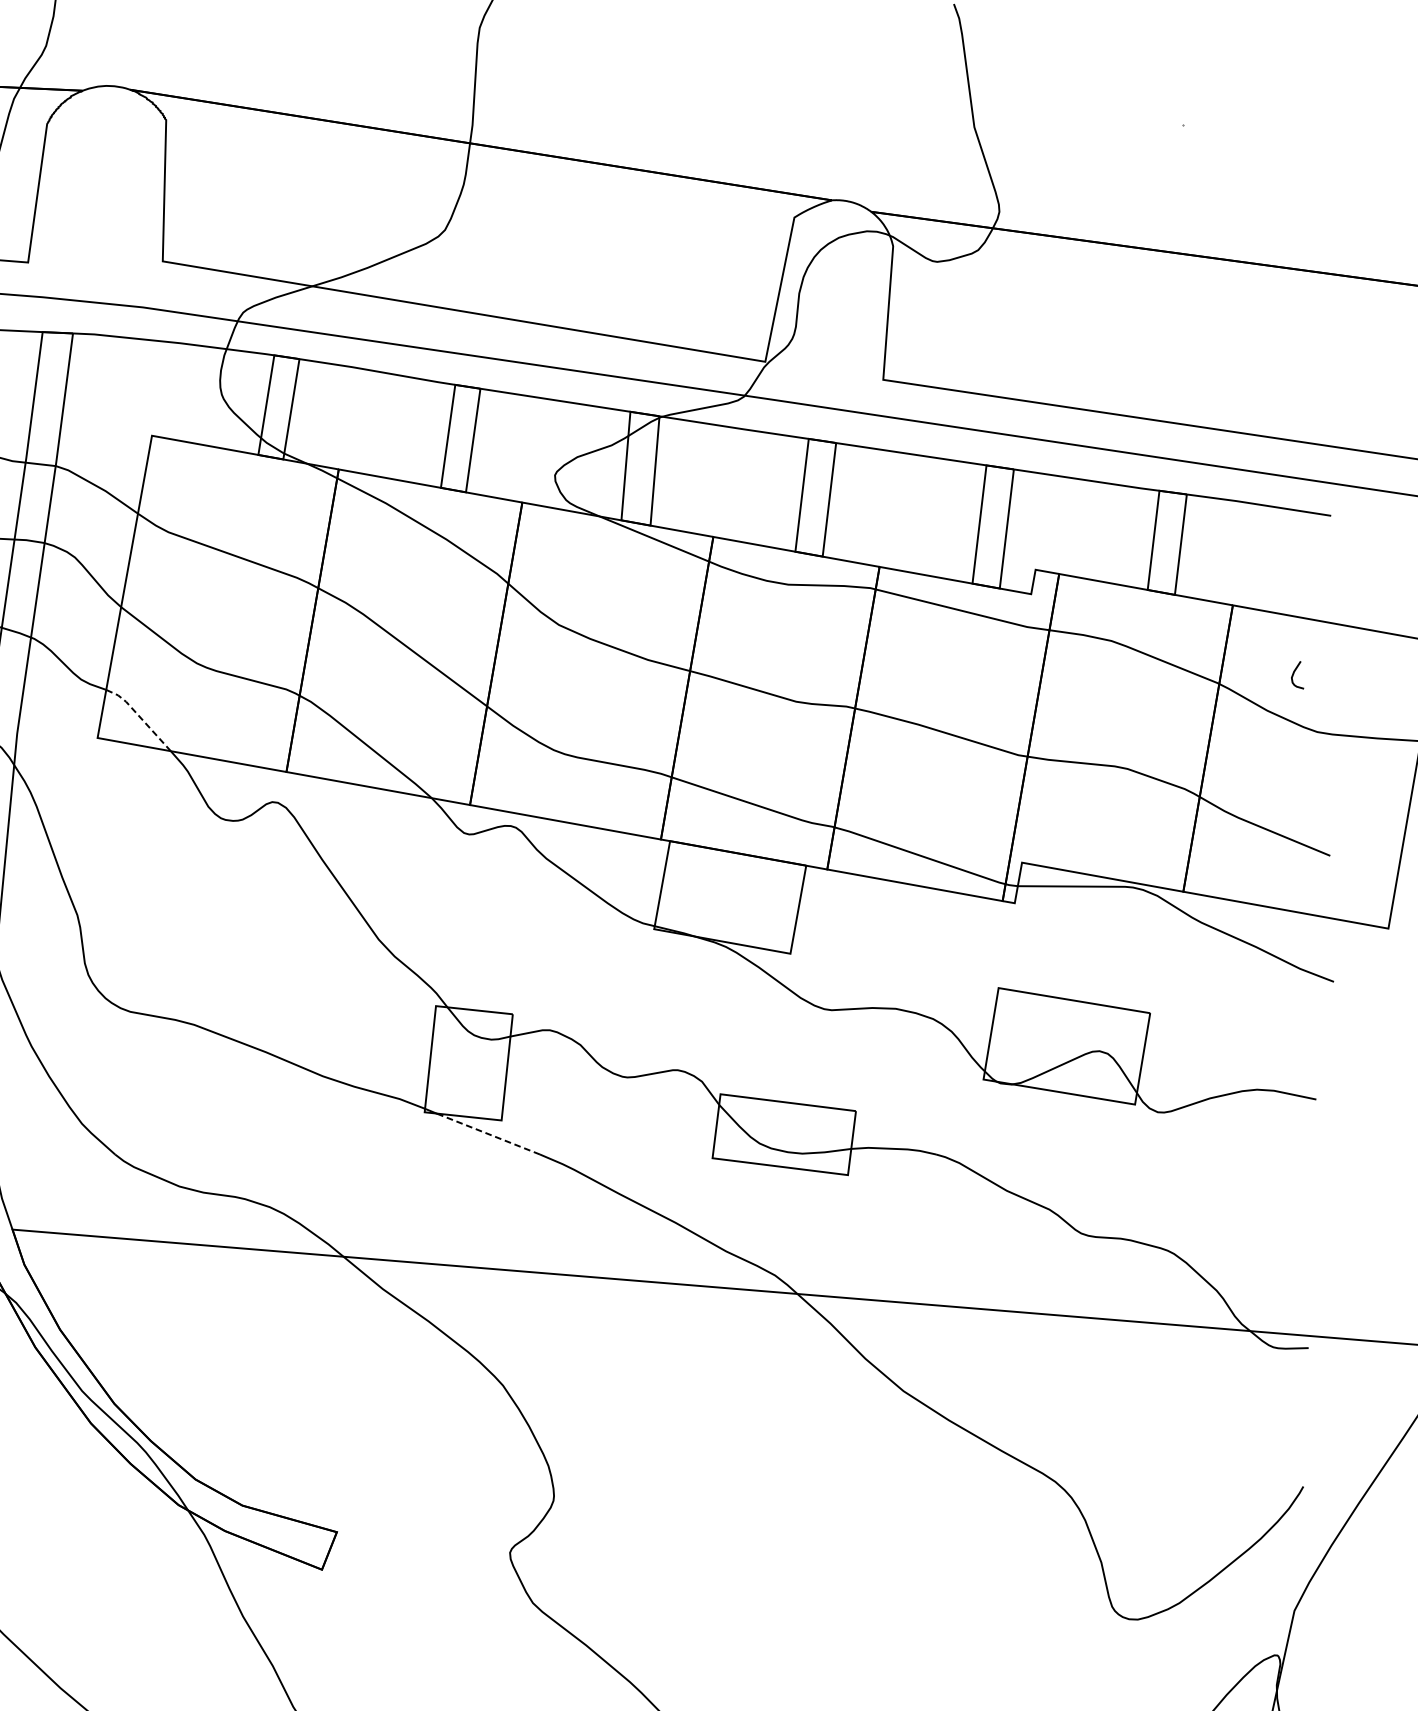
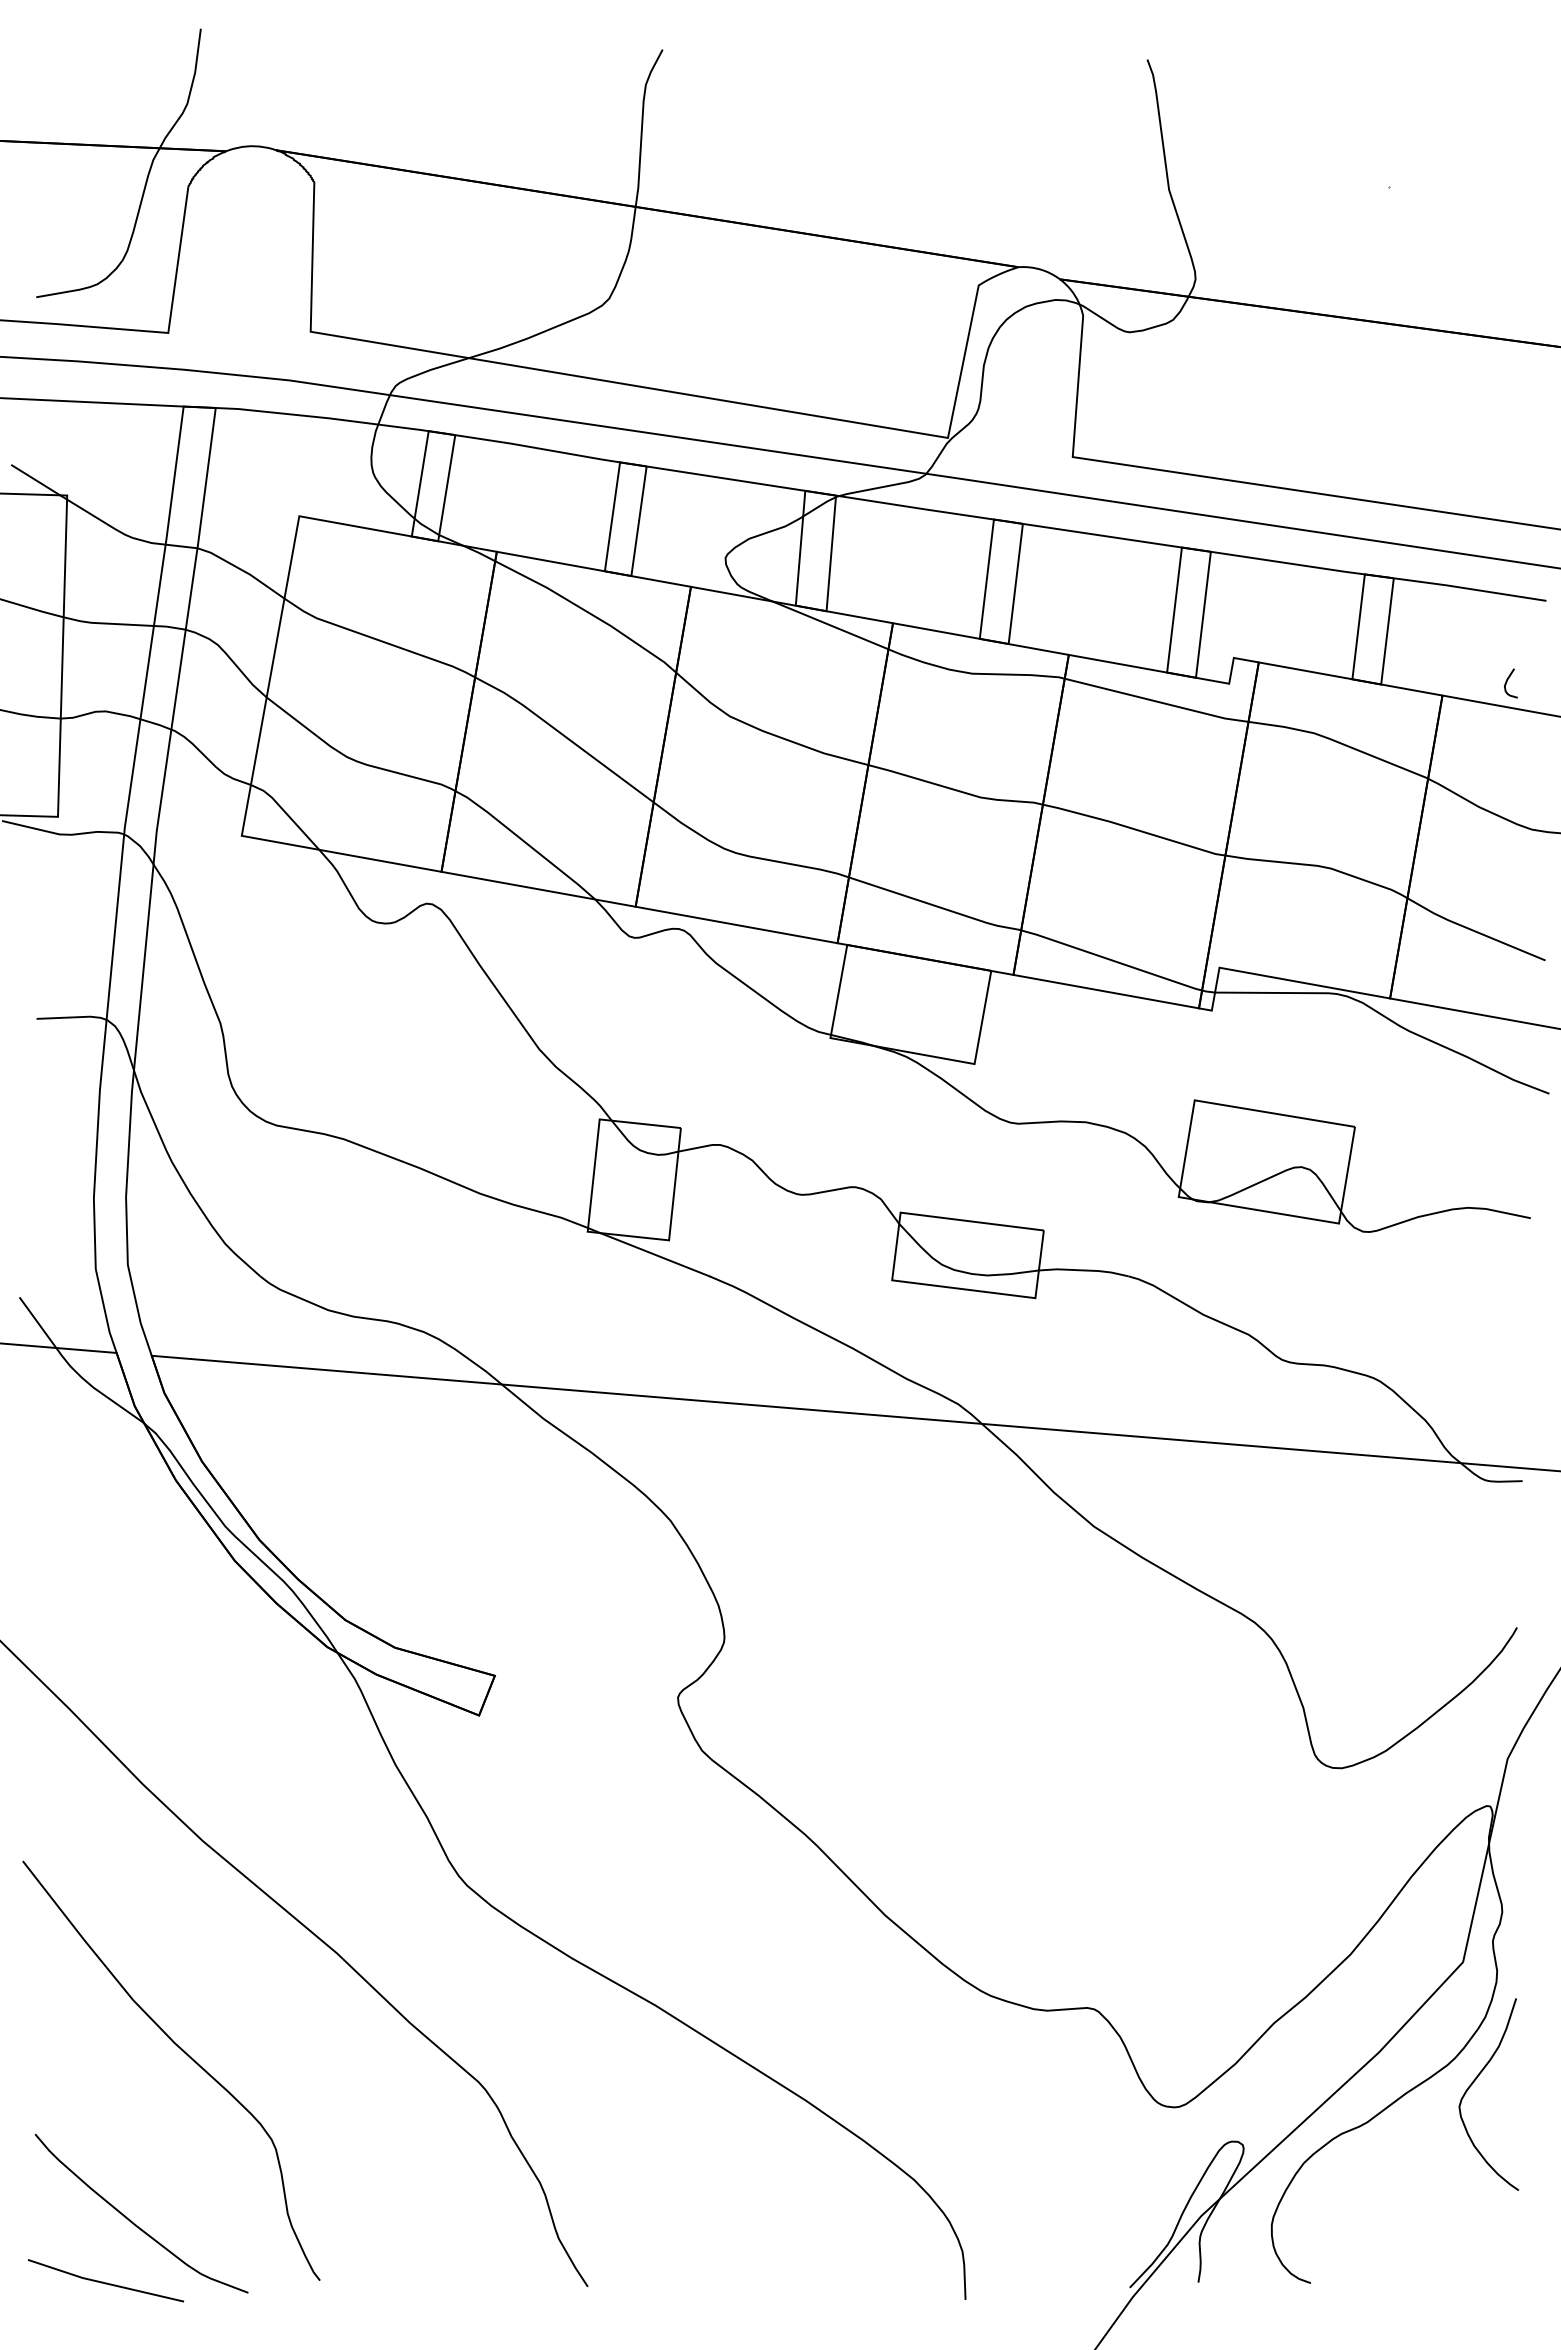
curve: (1294, 674) -> (1507, 682), moved
line: (139, 716) -> (286, 813), dashed -> solid
line: (487, 1133) -> (654, 1254), dashed -> solid

